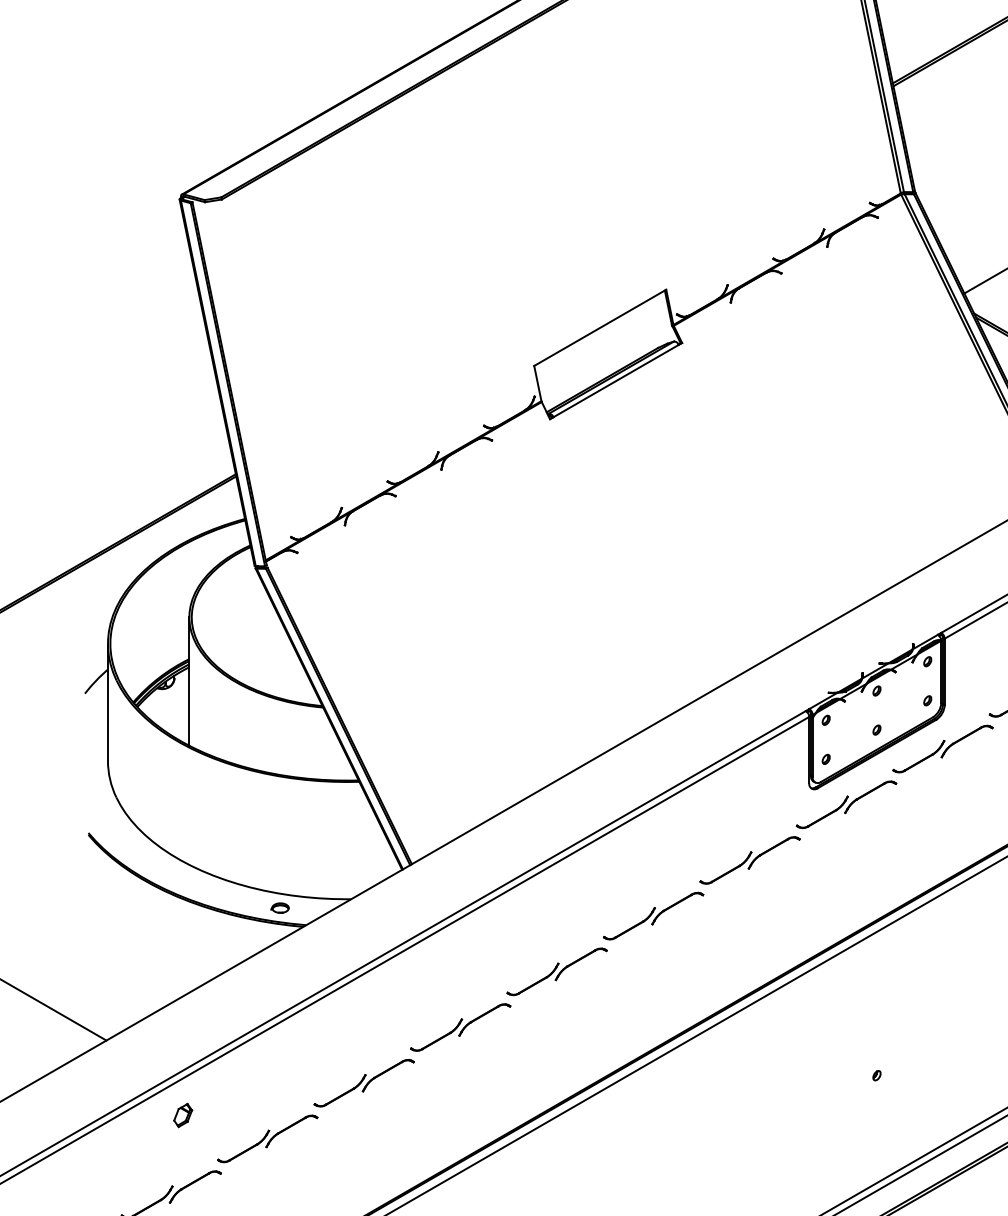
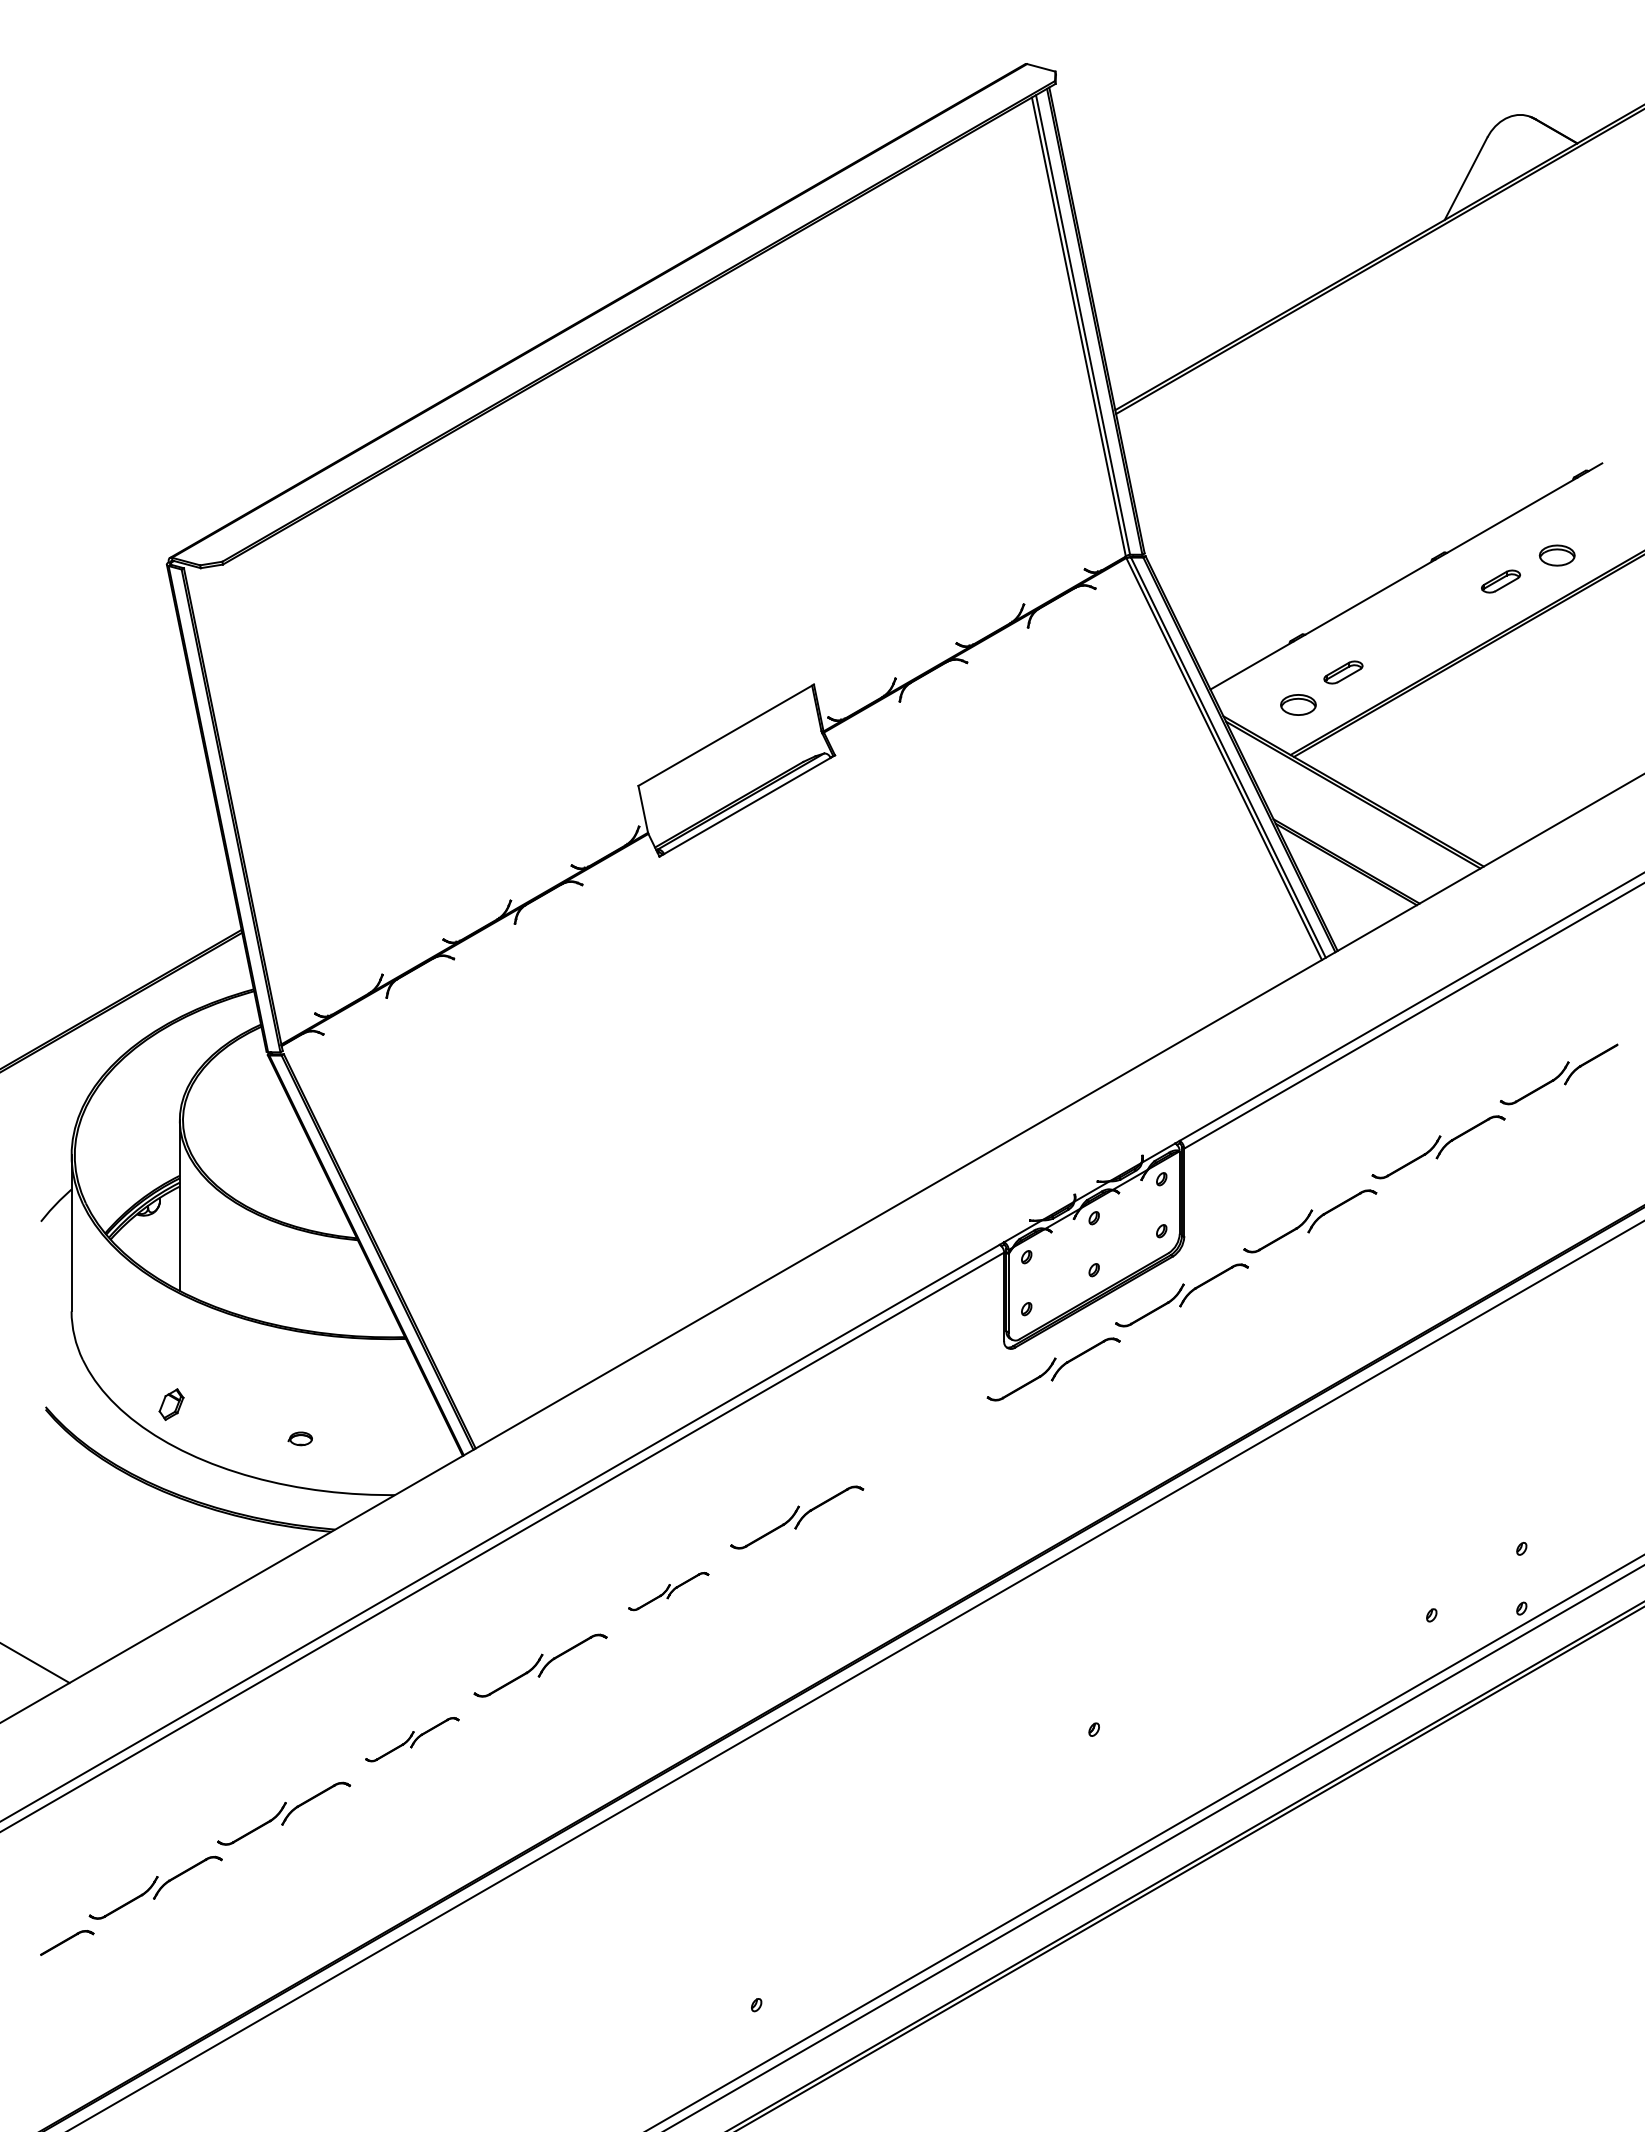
part: (750, 860) -> (925, 1443), removed
part: (279, 907) -> (299, 1438), moved
part: (556, 971) -> (668, 1591), size x0.6
part: (364, 1083) -> (412, 1739), size x0.7
part: (183, 1115) -> (171, 1404), moved

